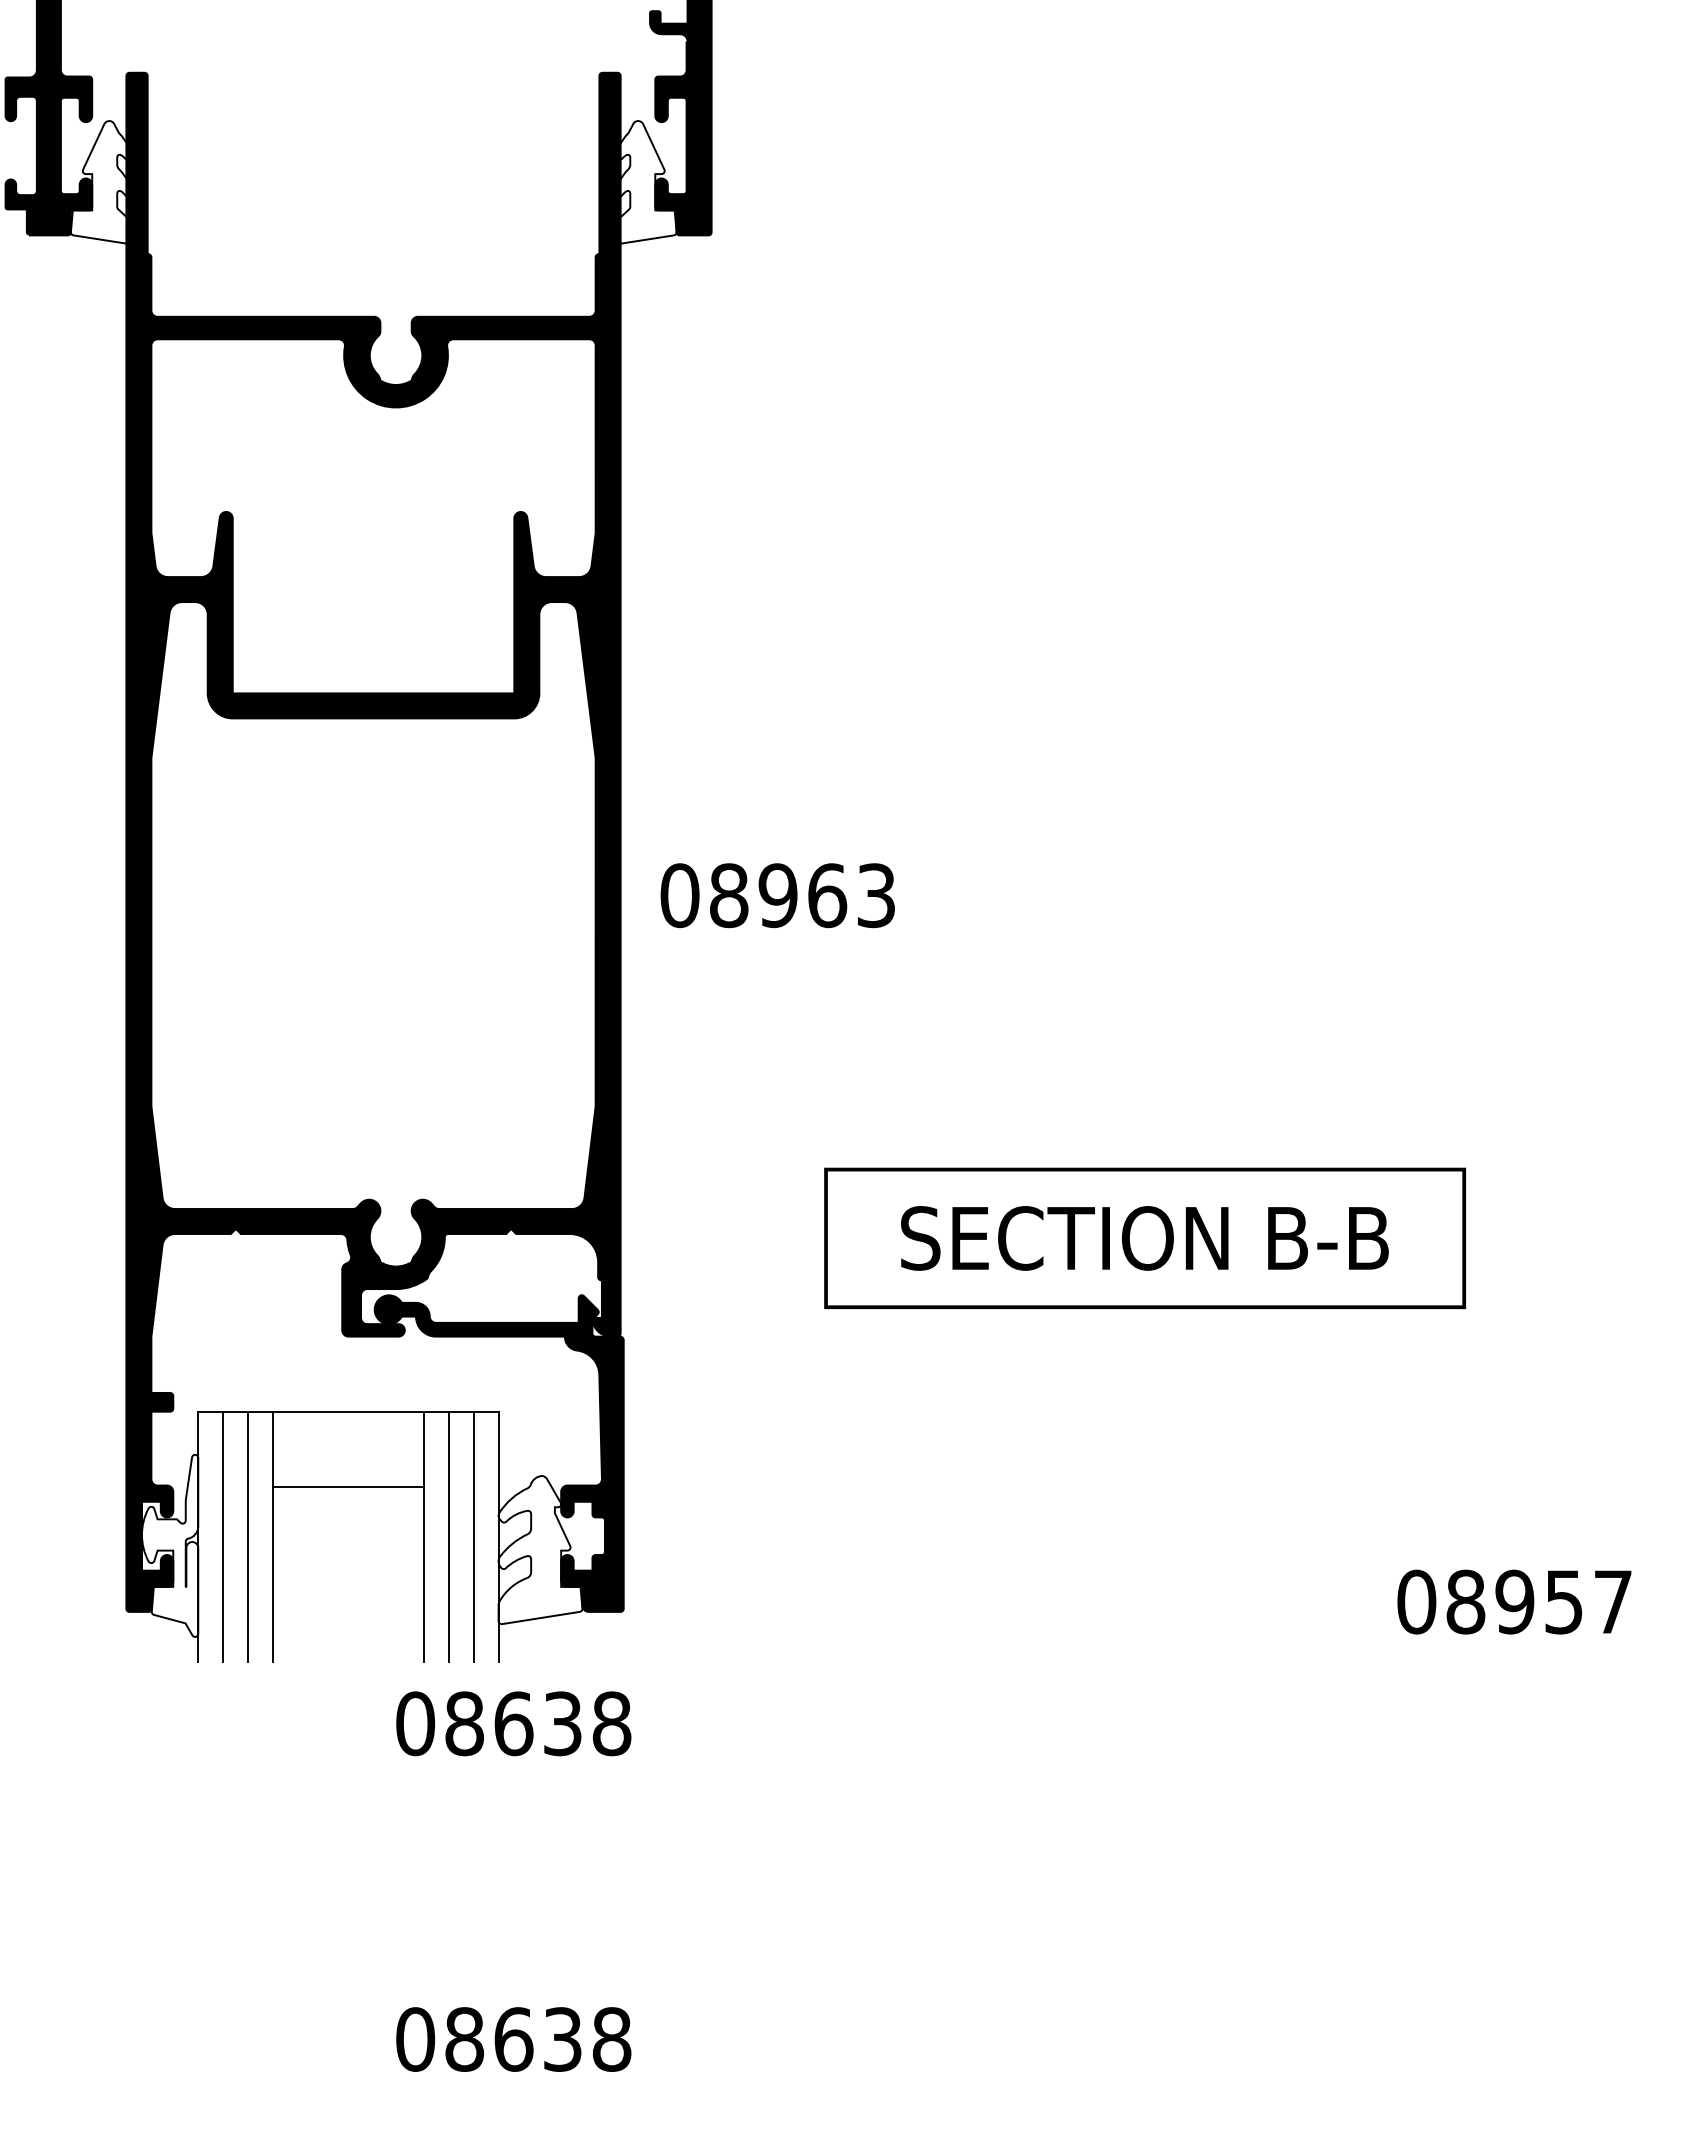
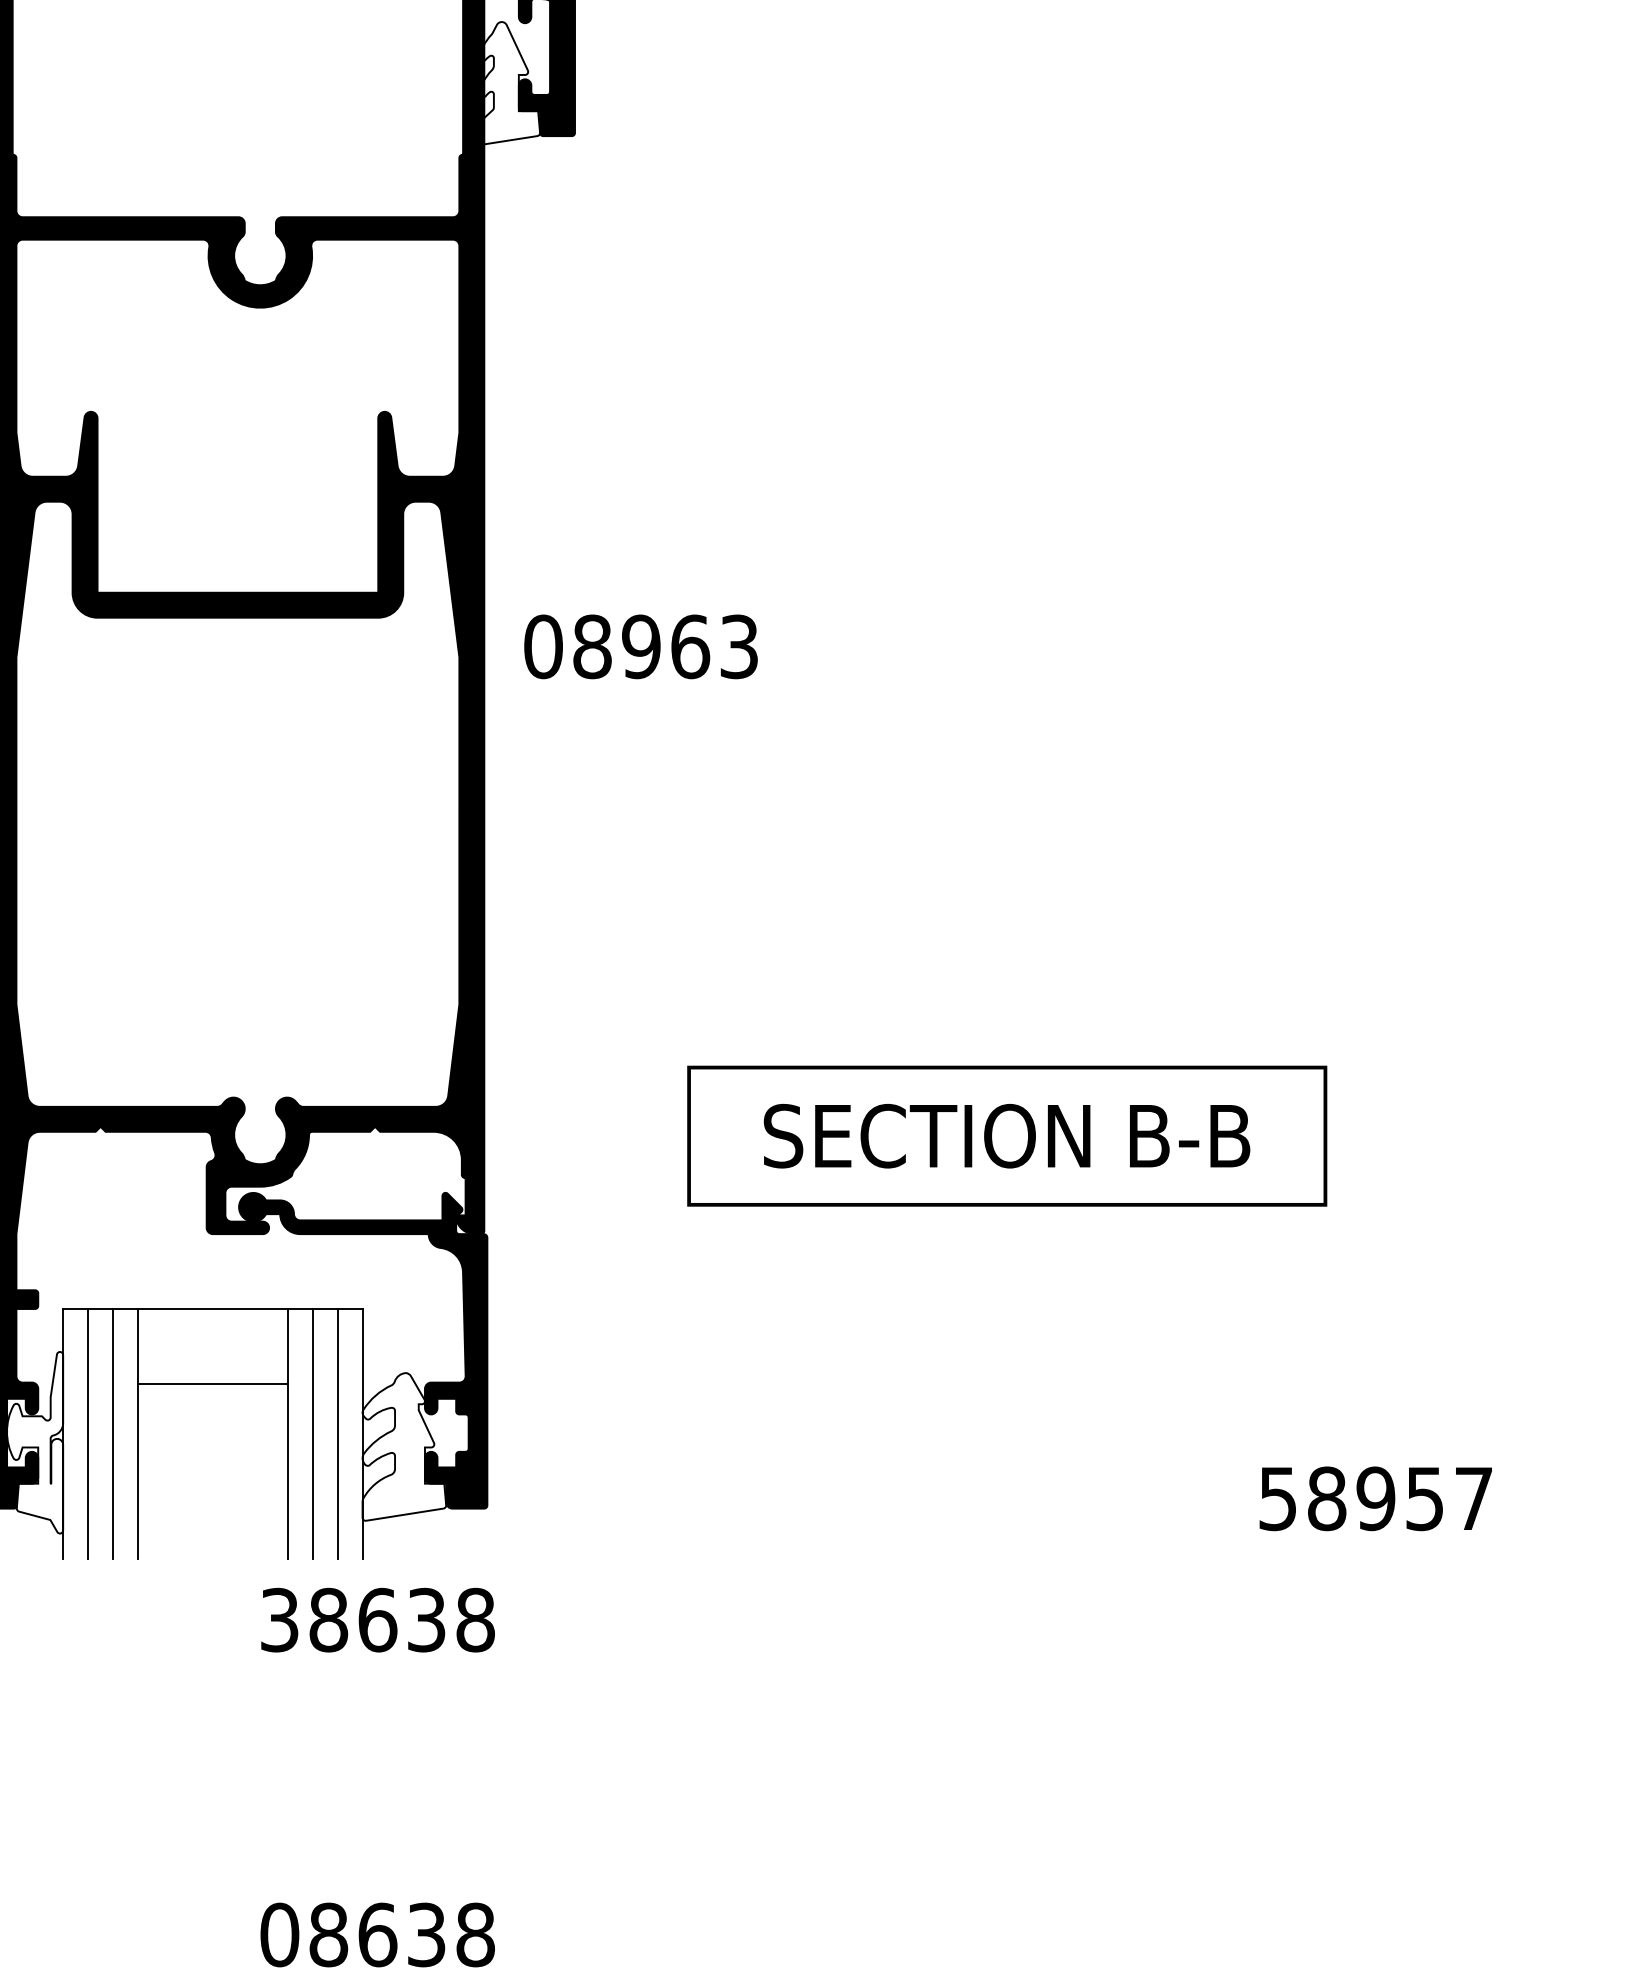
text: (777, 895) -> (640, 646), moved
text: (1416, 1601) -> (1277, 1498), 08957 -> 58957
text: (415, 1723) -> (279, 1619), 08638 -> 38638

